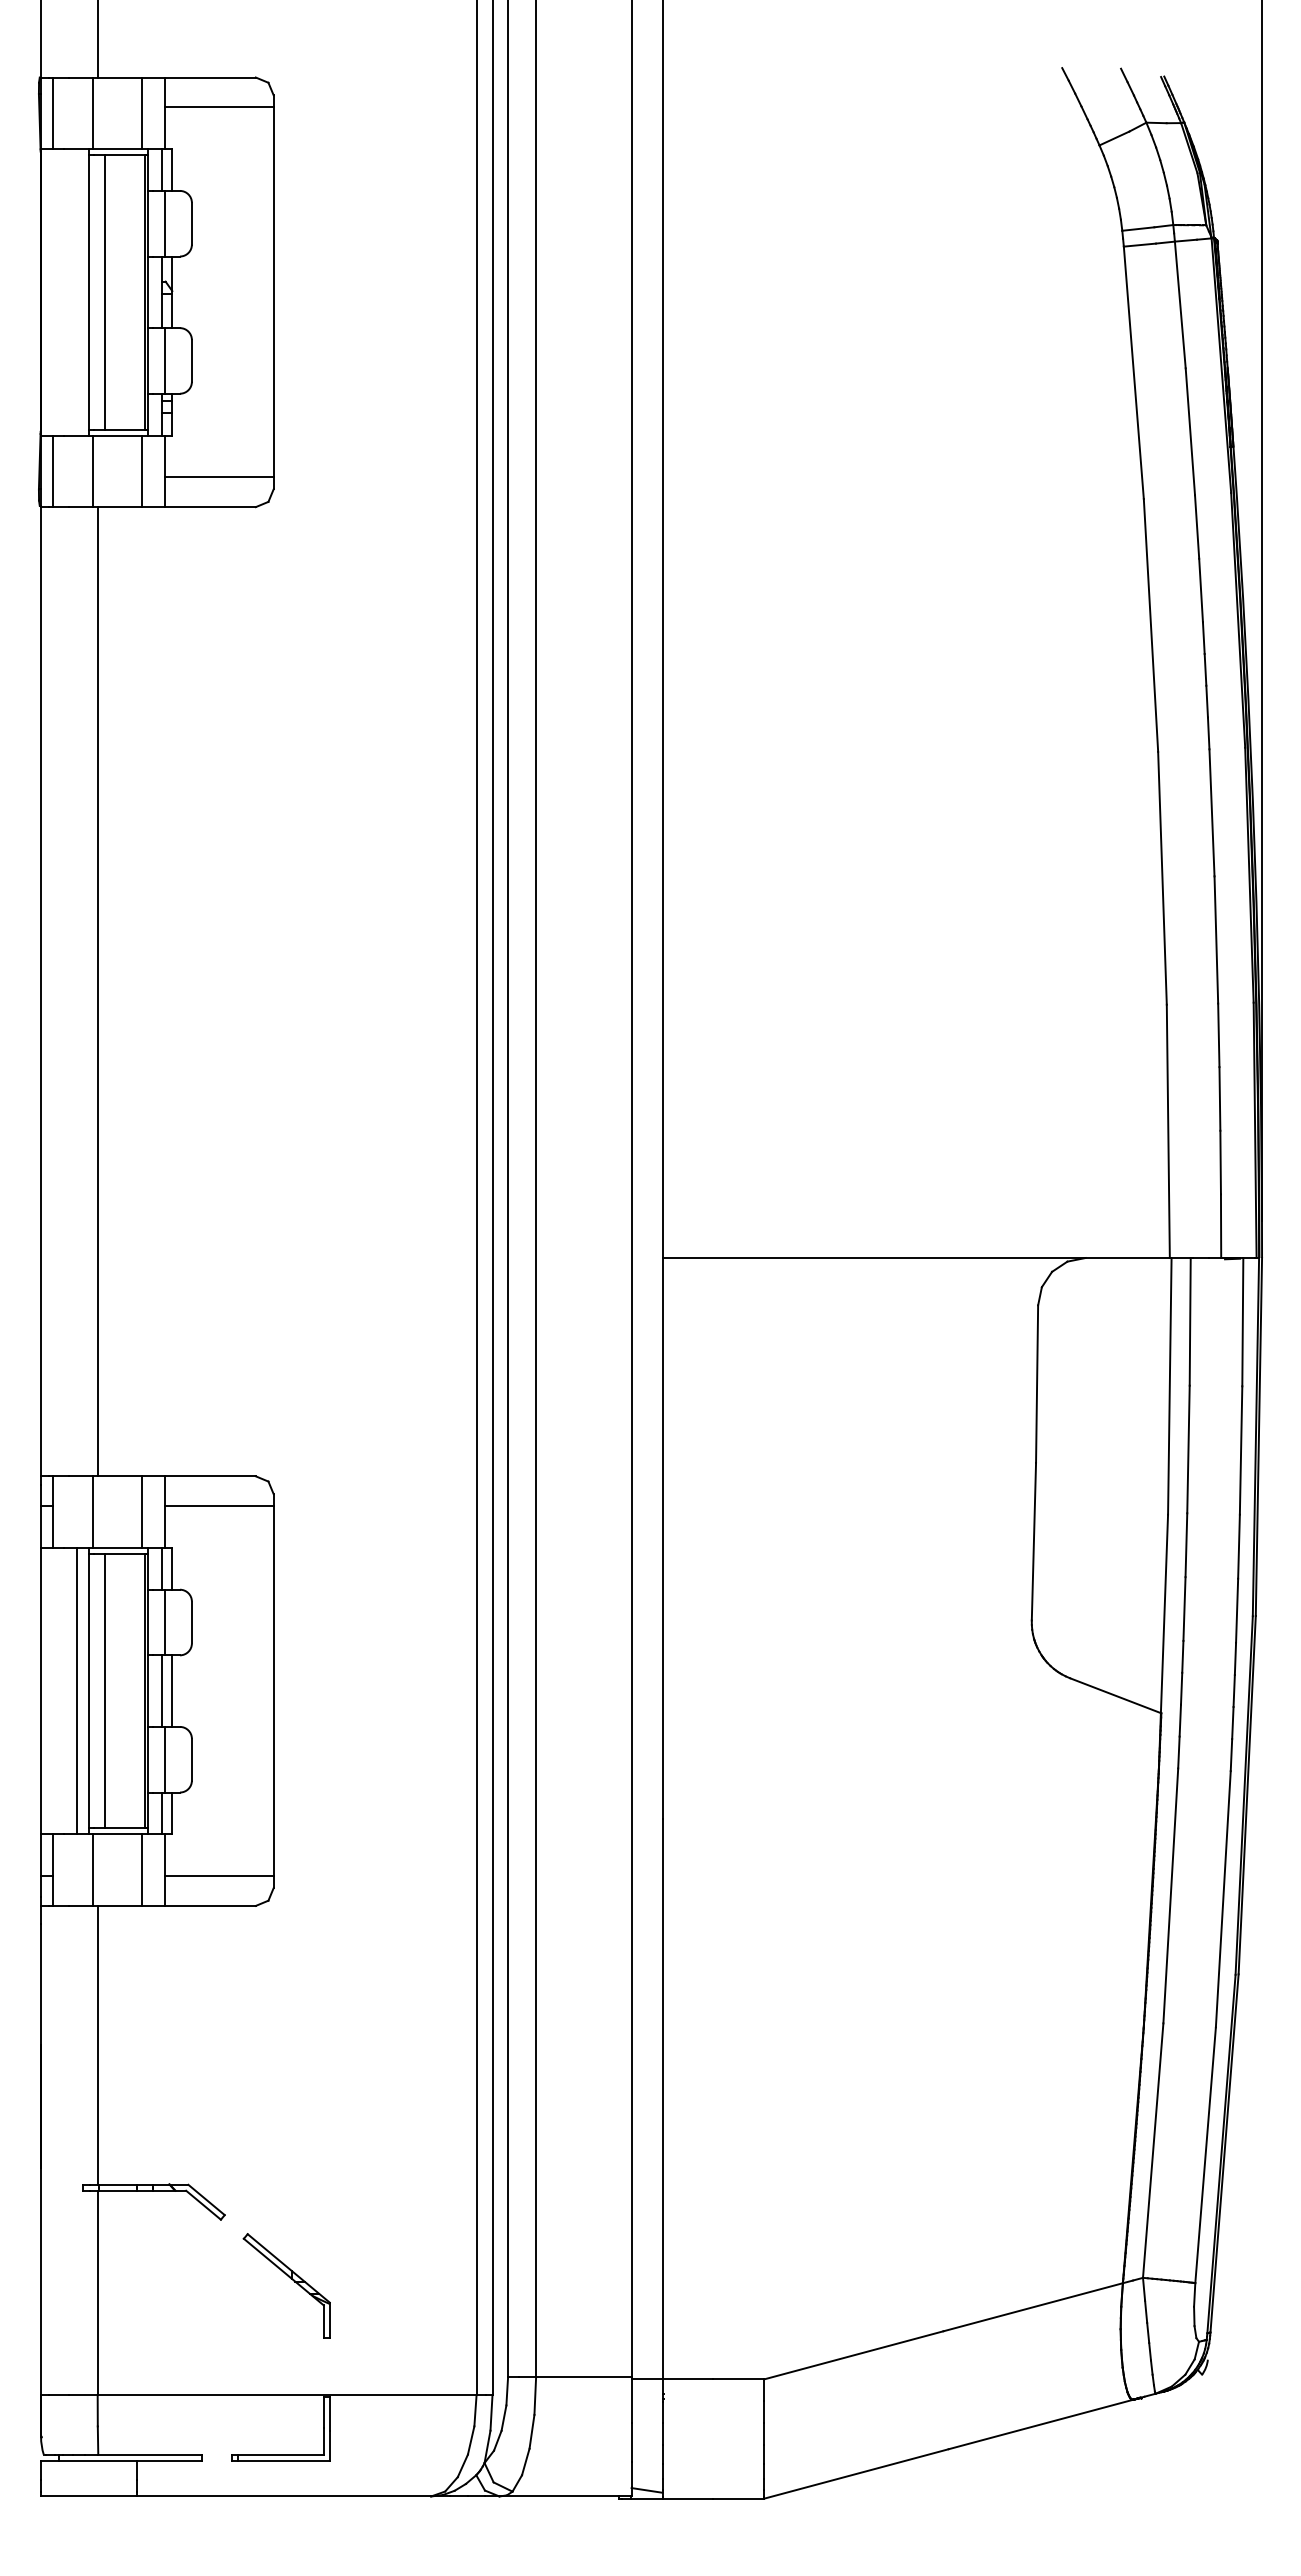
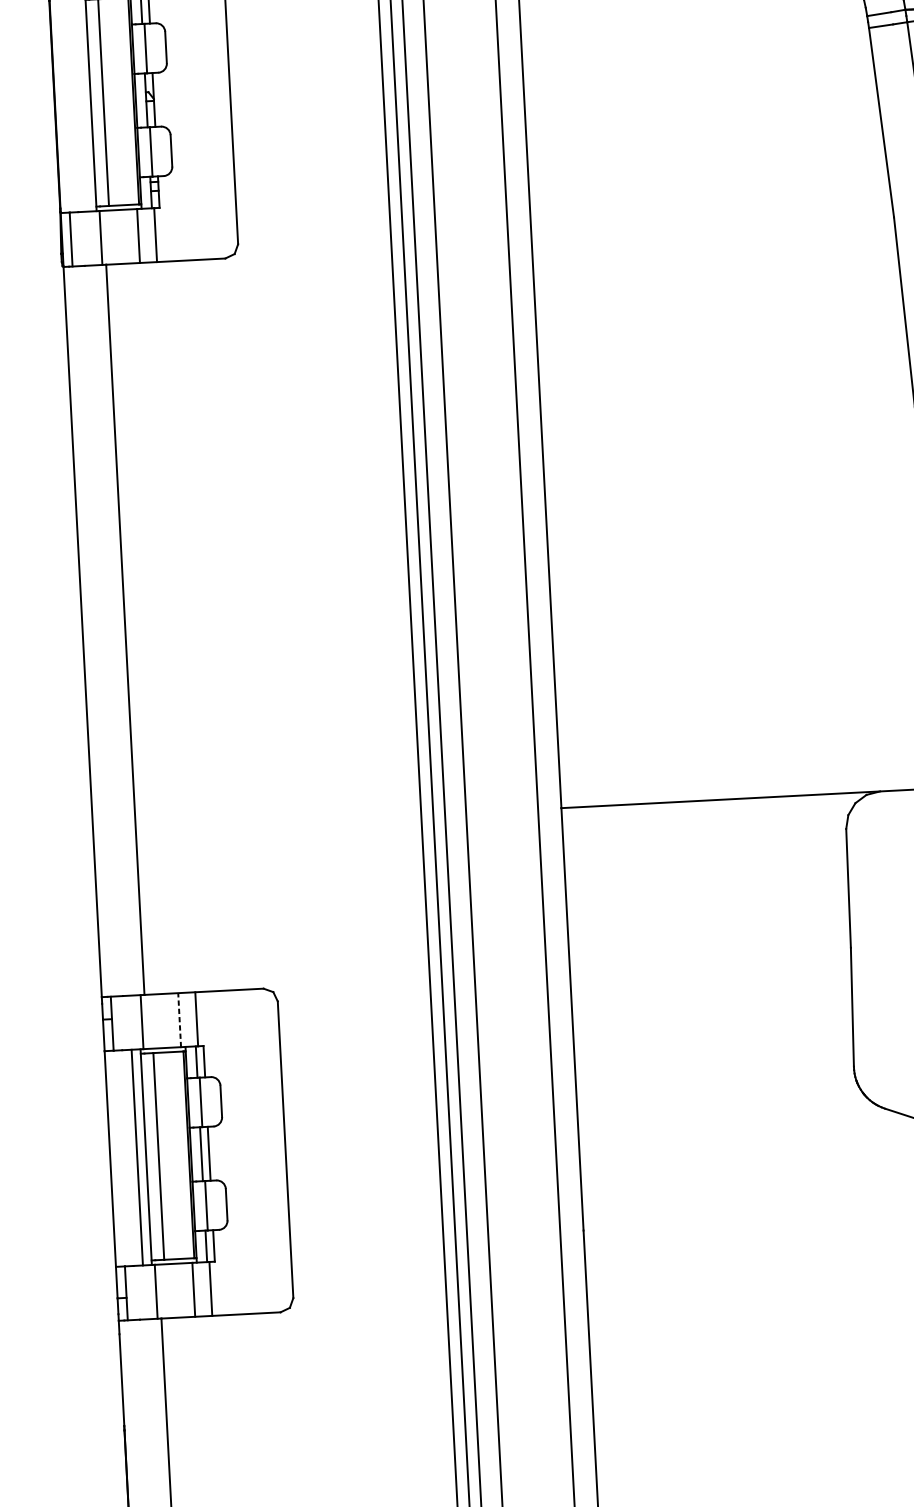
line: (219, 477) -> (196, 237), removed
line: (219, 1506) -> (237, 1012), removed
line: (142, 1512) -> (179, 1020), solid -> dashed
line: (219, 1876) -> (252, 1291), removed

